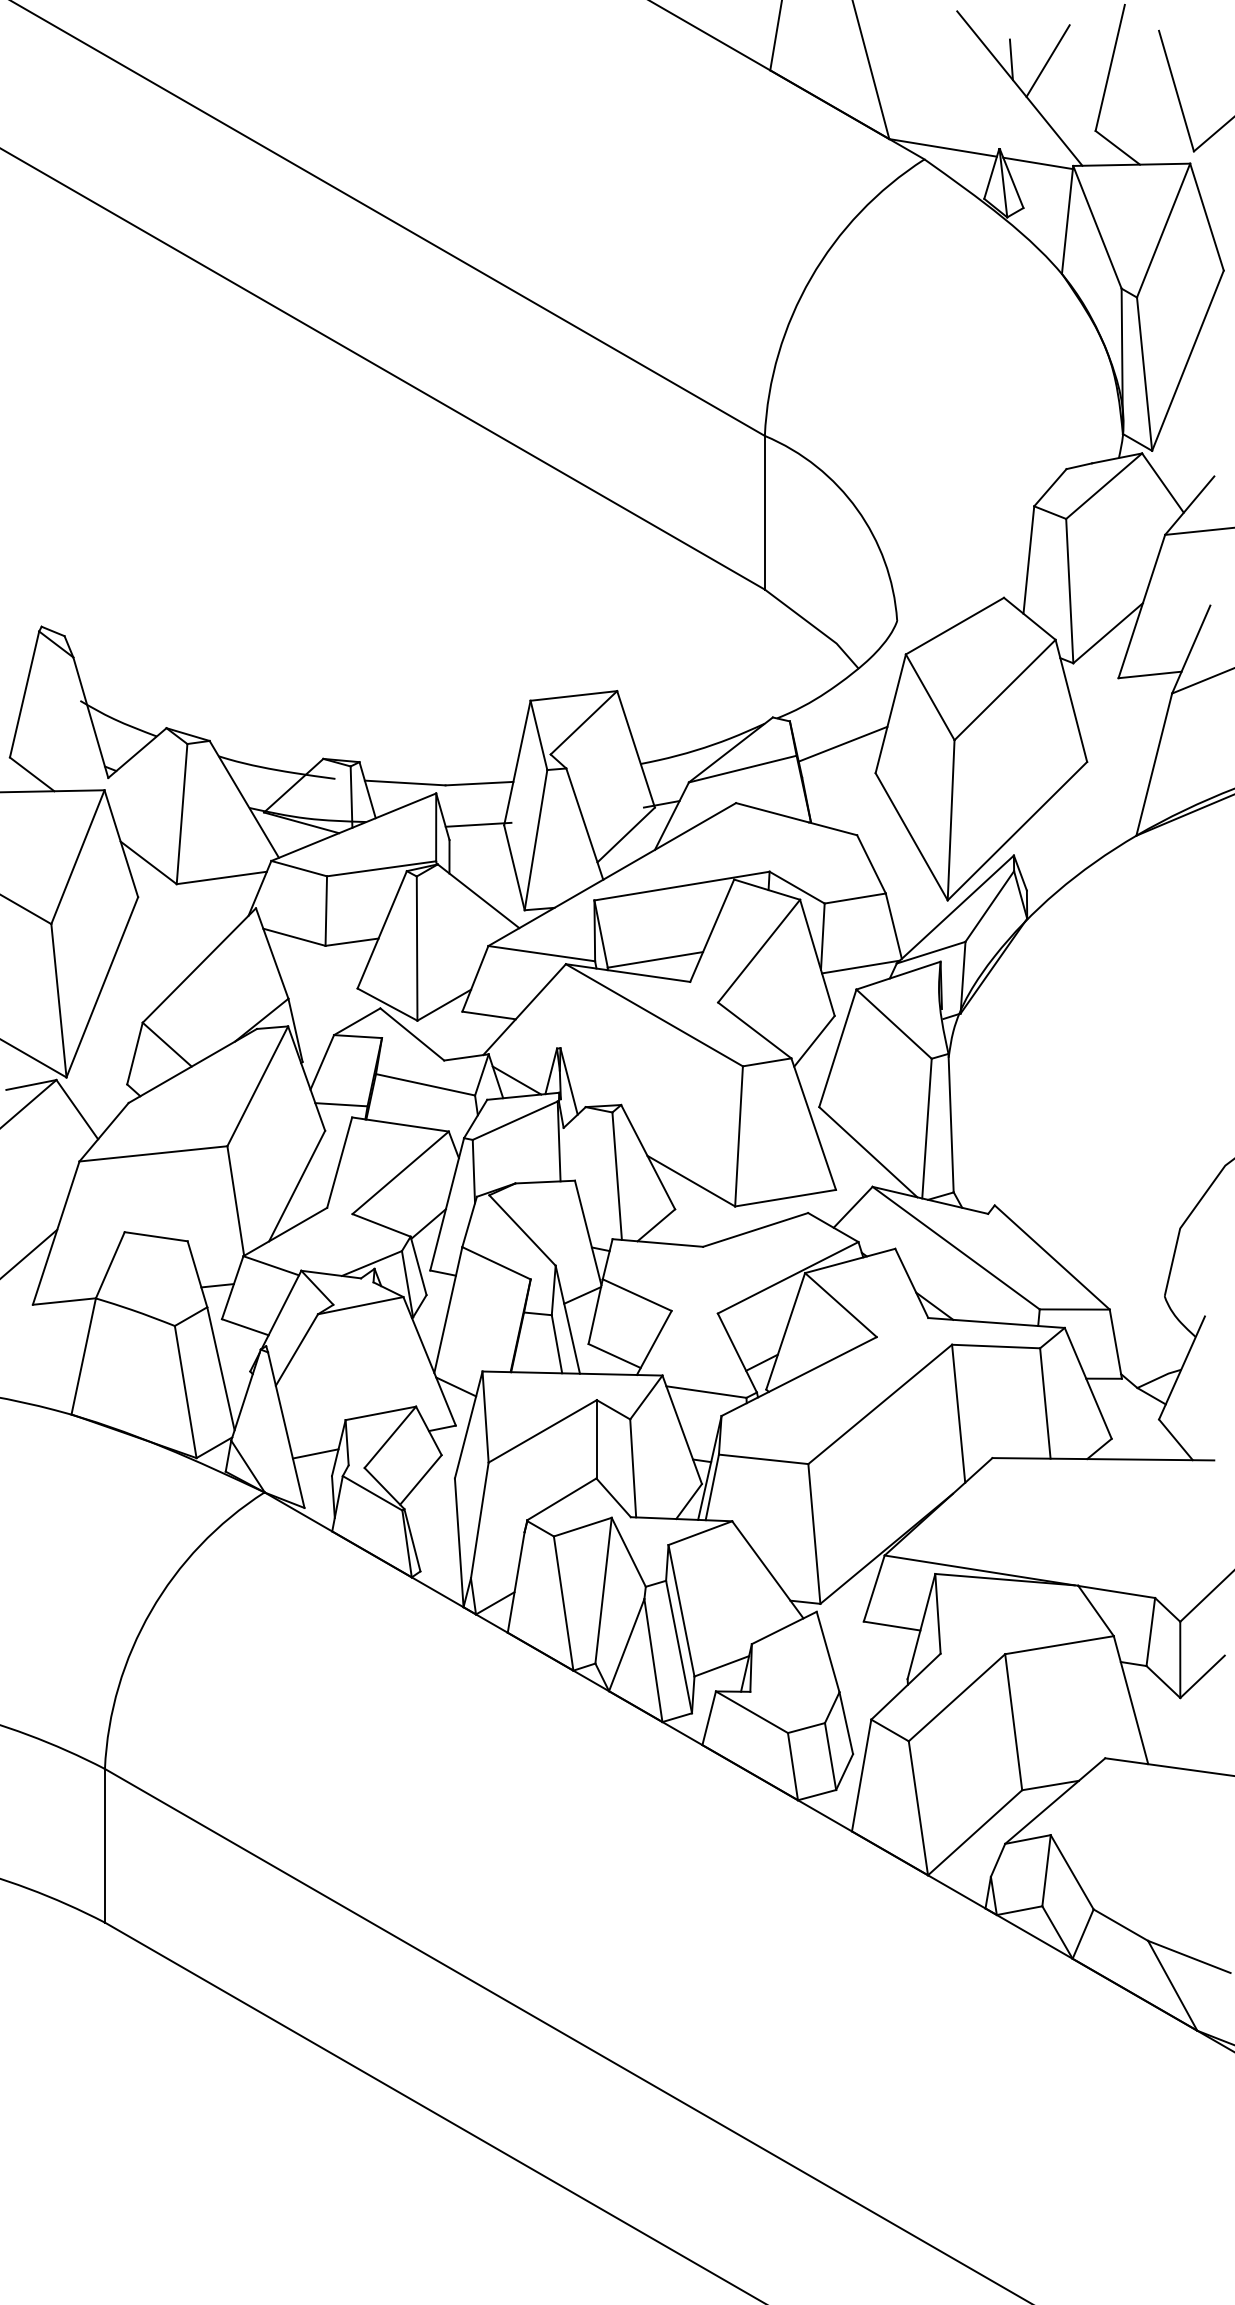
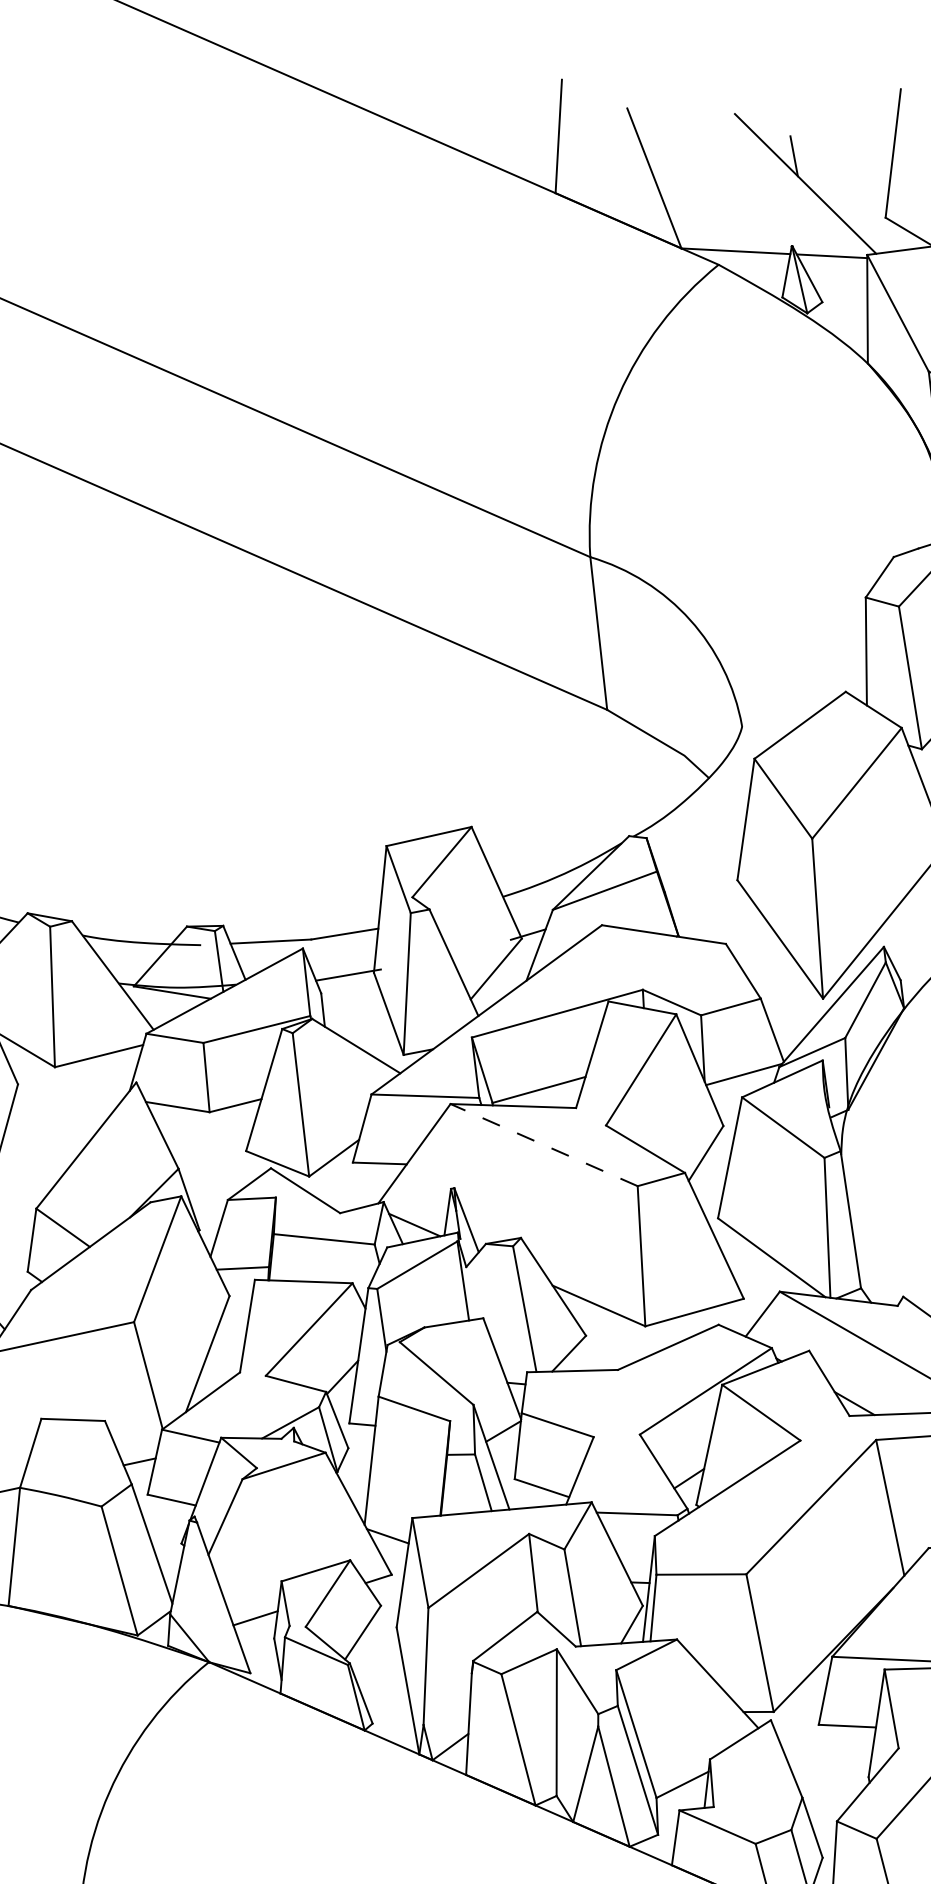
line: (1047, 60) -> (830, 152), removed
line: (842, 743) -> (701, 854), removed
line: (653, 1015) -> (543, 1145), solid -> dashed

